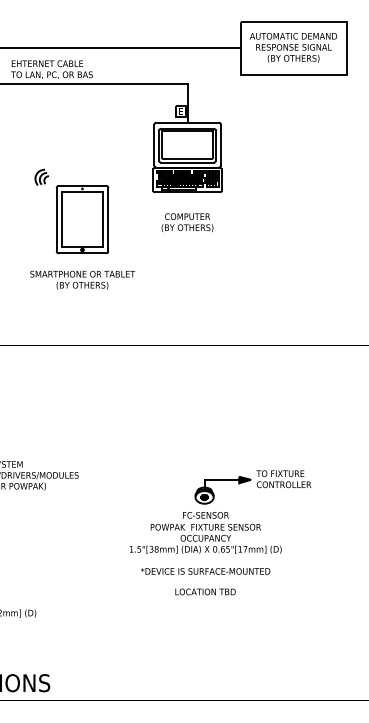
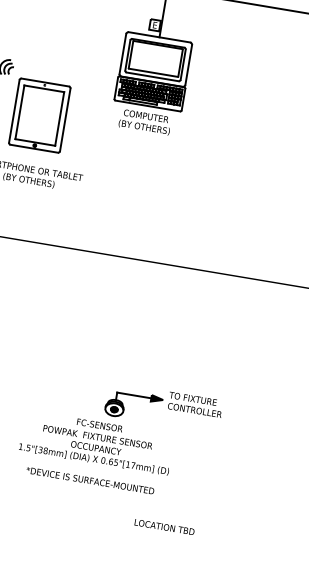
text: (187, 222) -> (145, 121), moved
text: (205, 543) -> (94, 453), moved
text: (205, 591) -> (164, 526), moved

